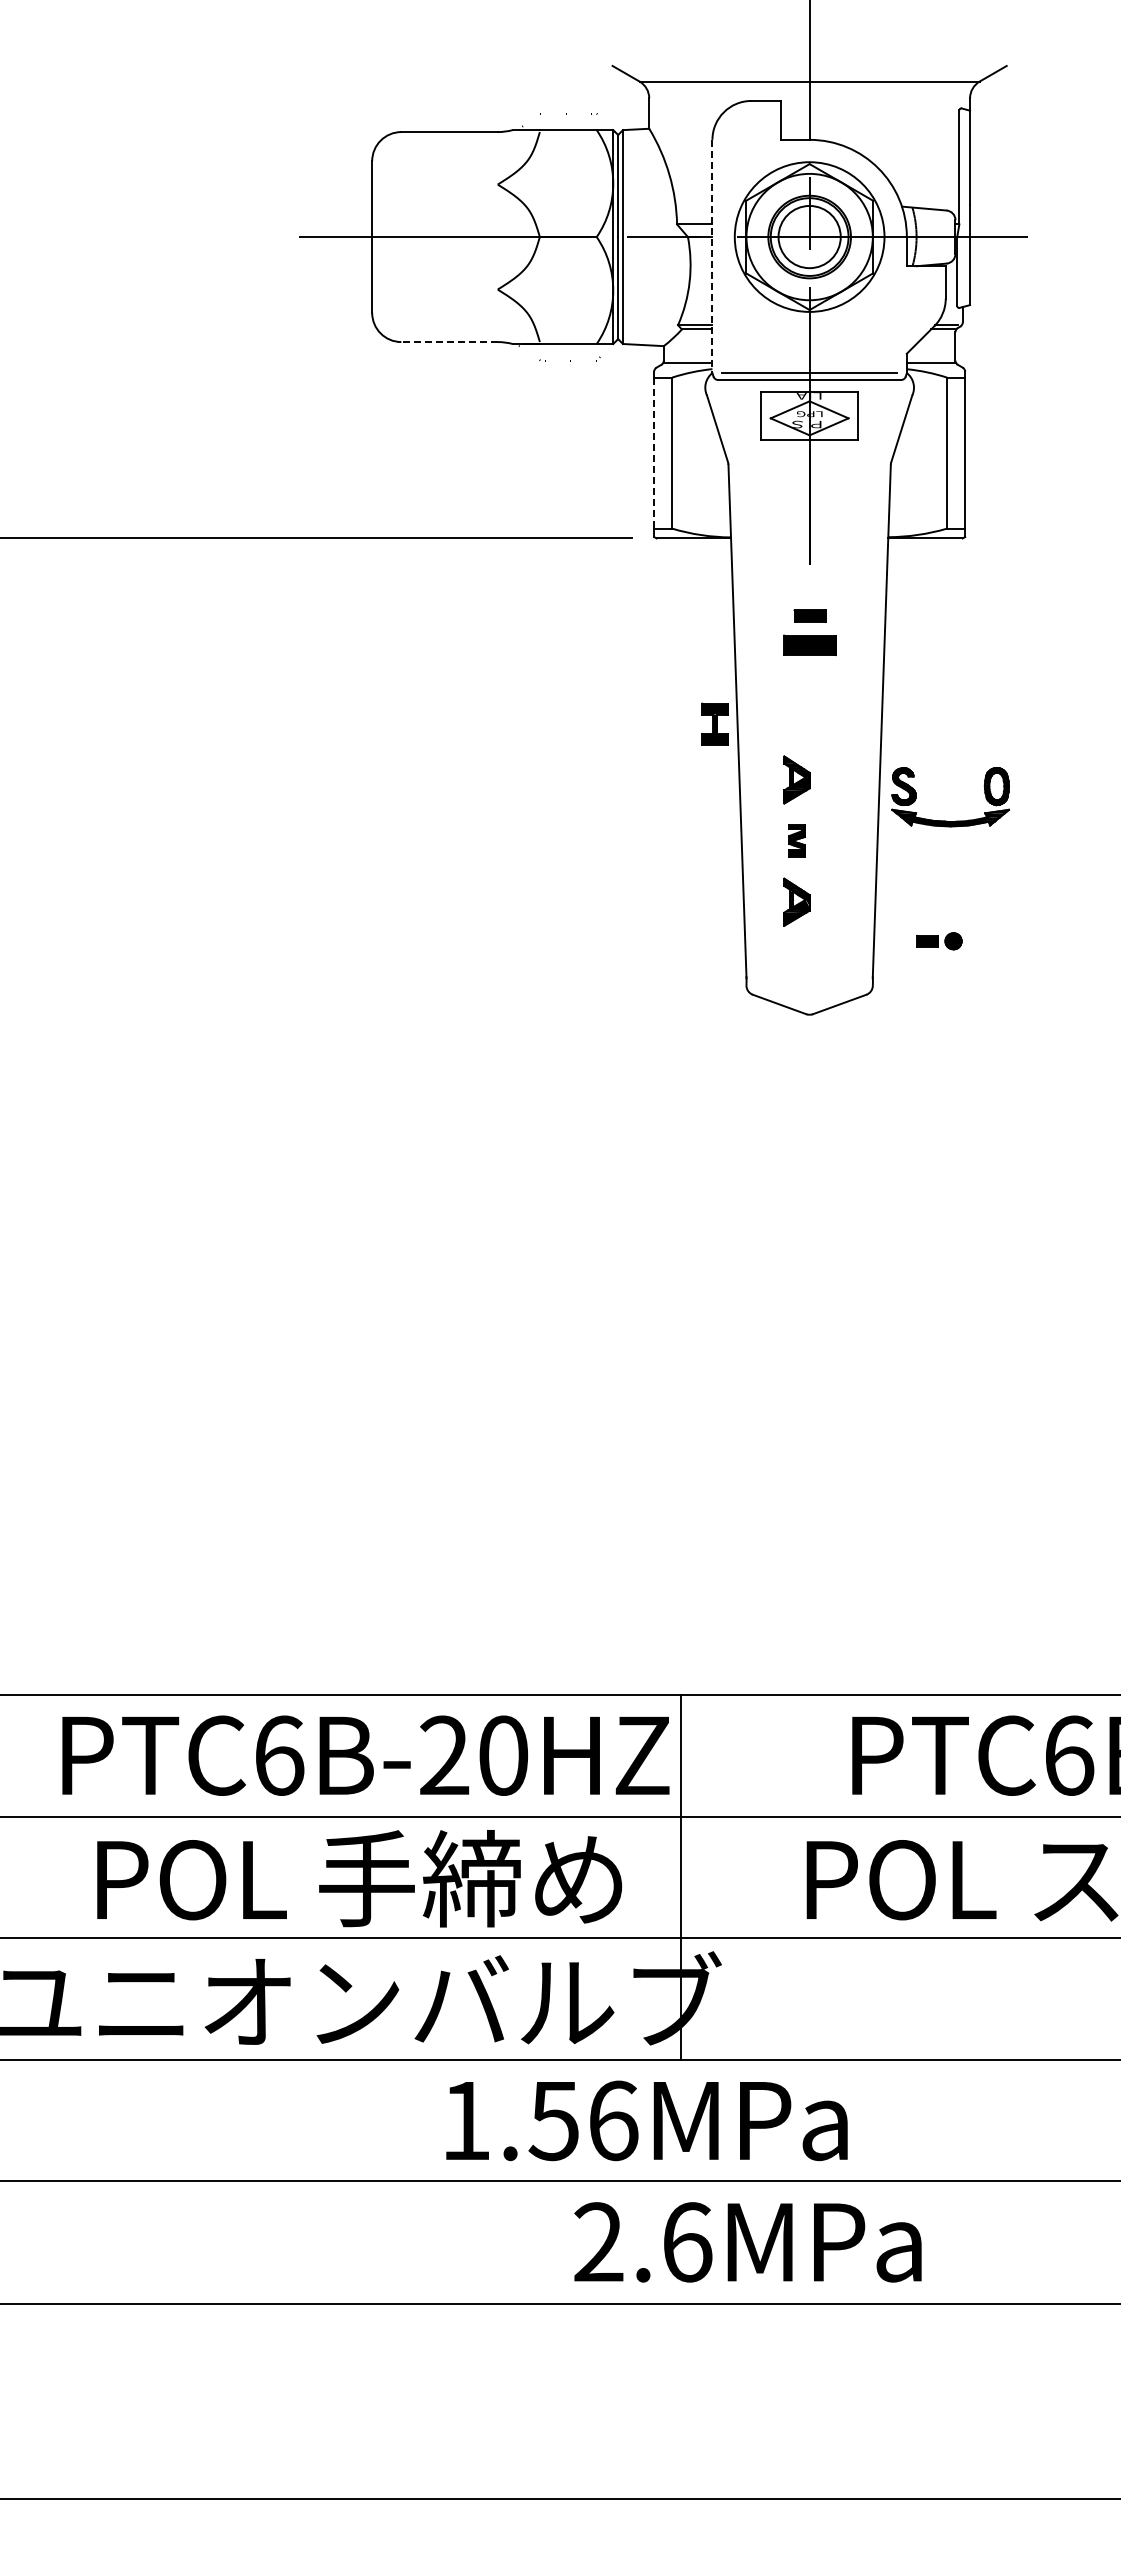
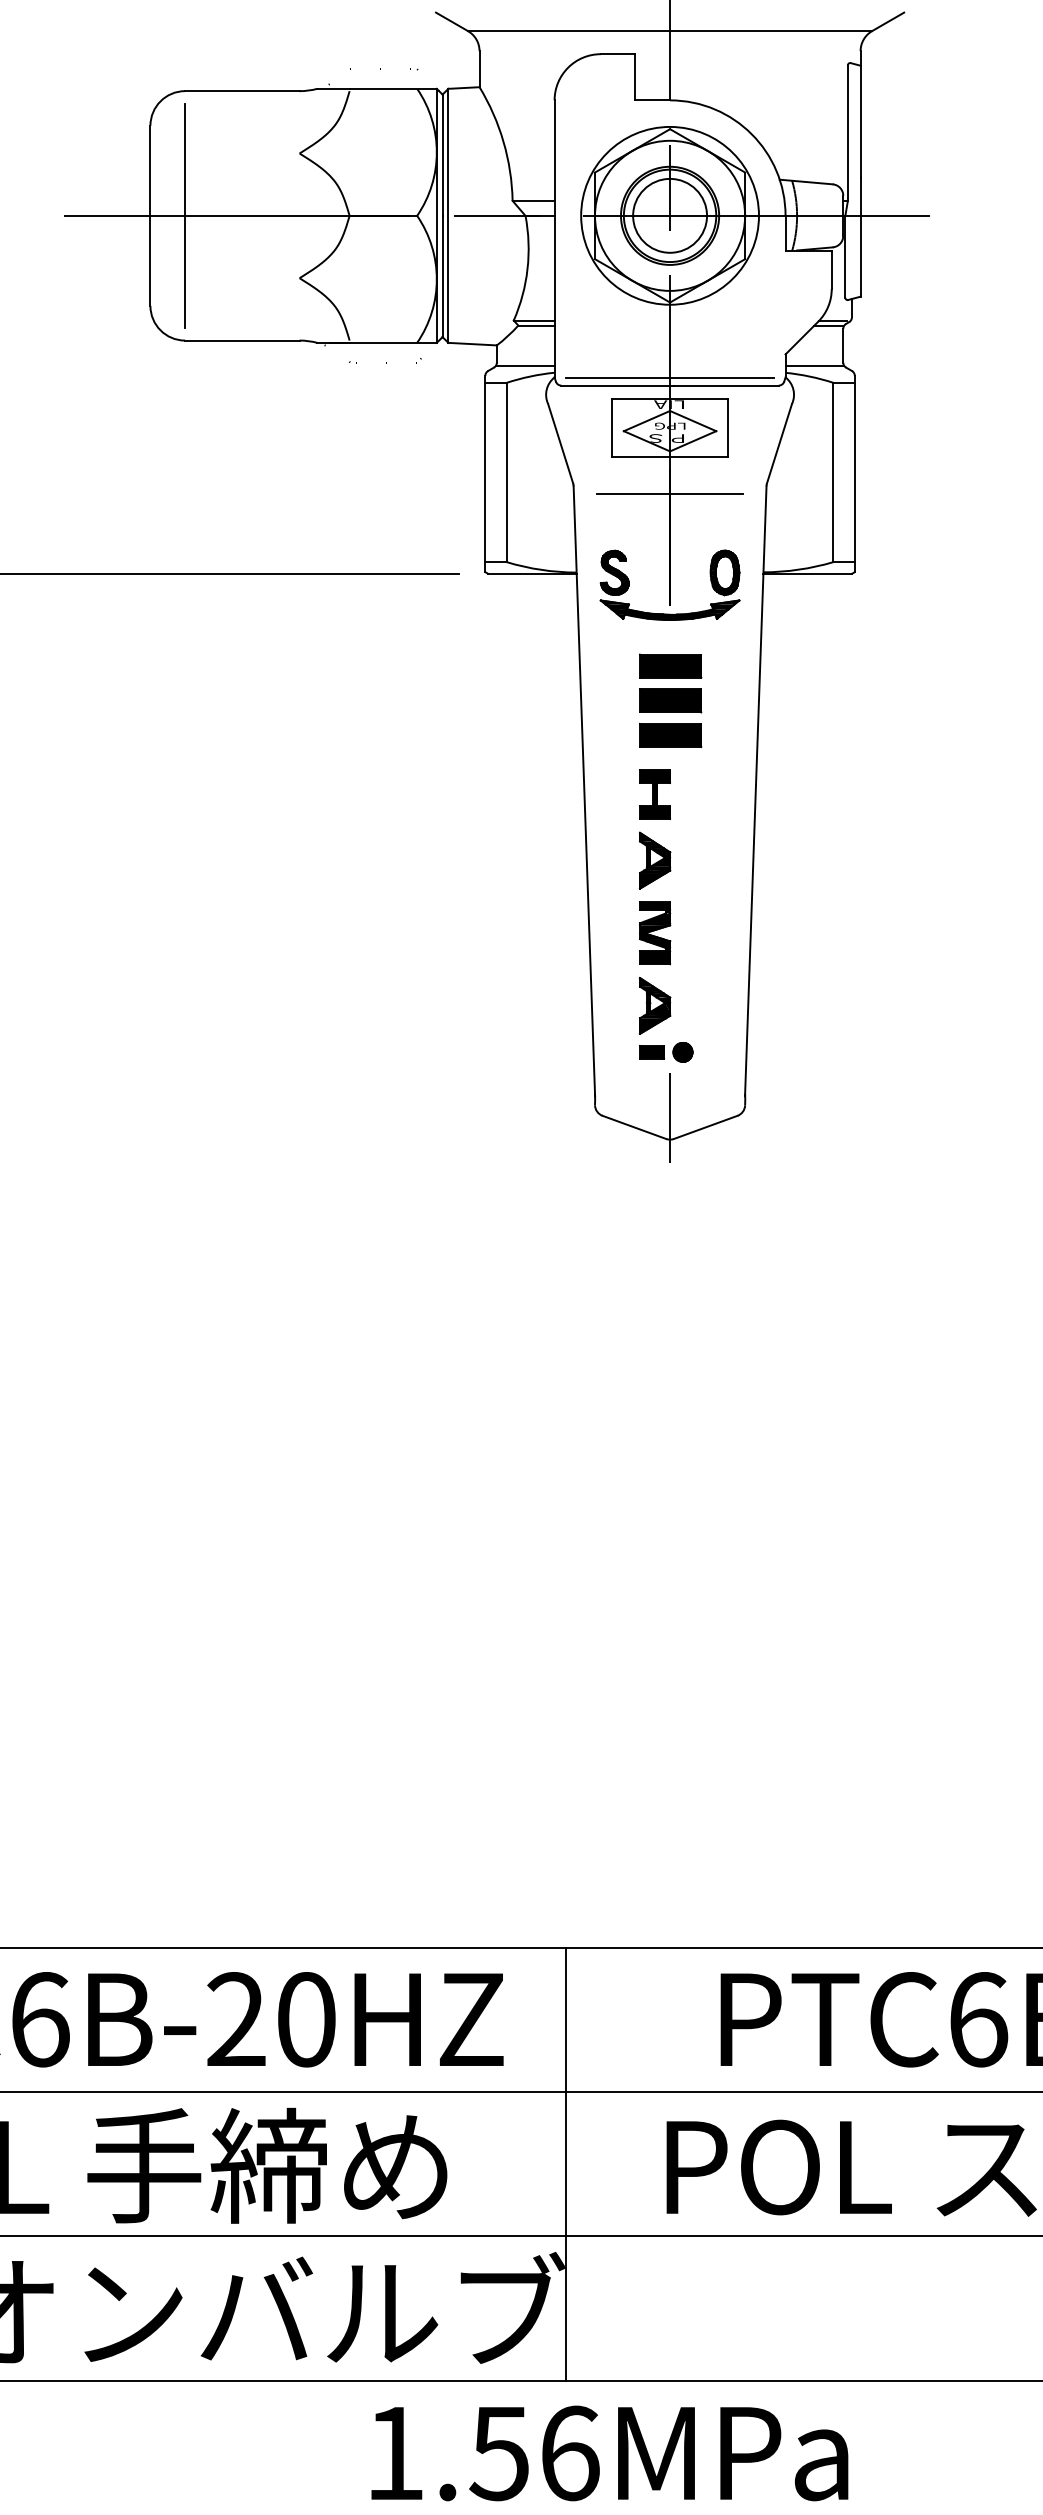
line: (401, 236) -> (185, 215), added
line: (712, 256) -> (554, 238), dashed -> solid
line: (449, 342) -> (242, 341), dashed -> solid
line: (654, 453) -> (485, 472), dashed -> solid
line: (809, 471) -> (669, 494), added
part: (809, 615) -> (669, 665), size x1.67
part: (809, 674) -> (669, 735), added
part: (714, 723) -> (654, 793), moved
part: (947, 820) -> (666, 613), moved
part: (796, 840) -> (654, 932), size x1.67
part: (939, 941) -> (666, 1052), moved
line: (809, 996) -> (669, 1117), added
line: (680, 1877) -> (565, 2164), moved
text: (646, 2120) -> (609, 2452), moved

